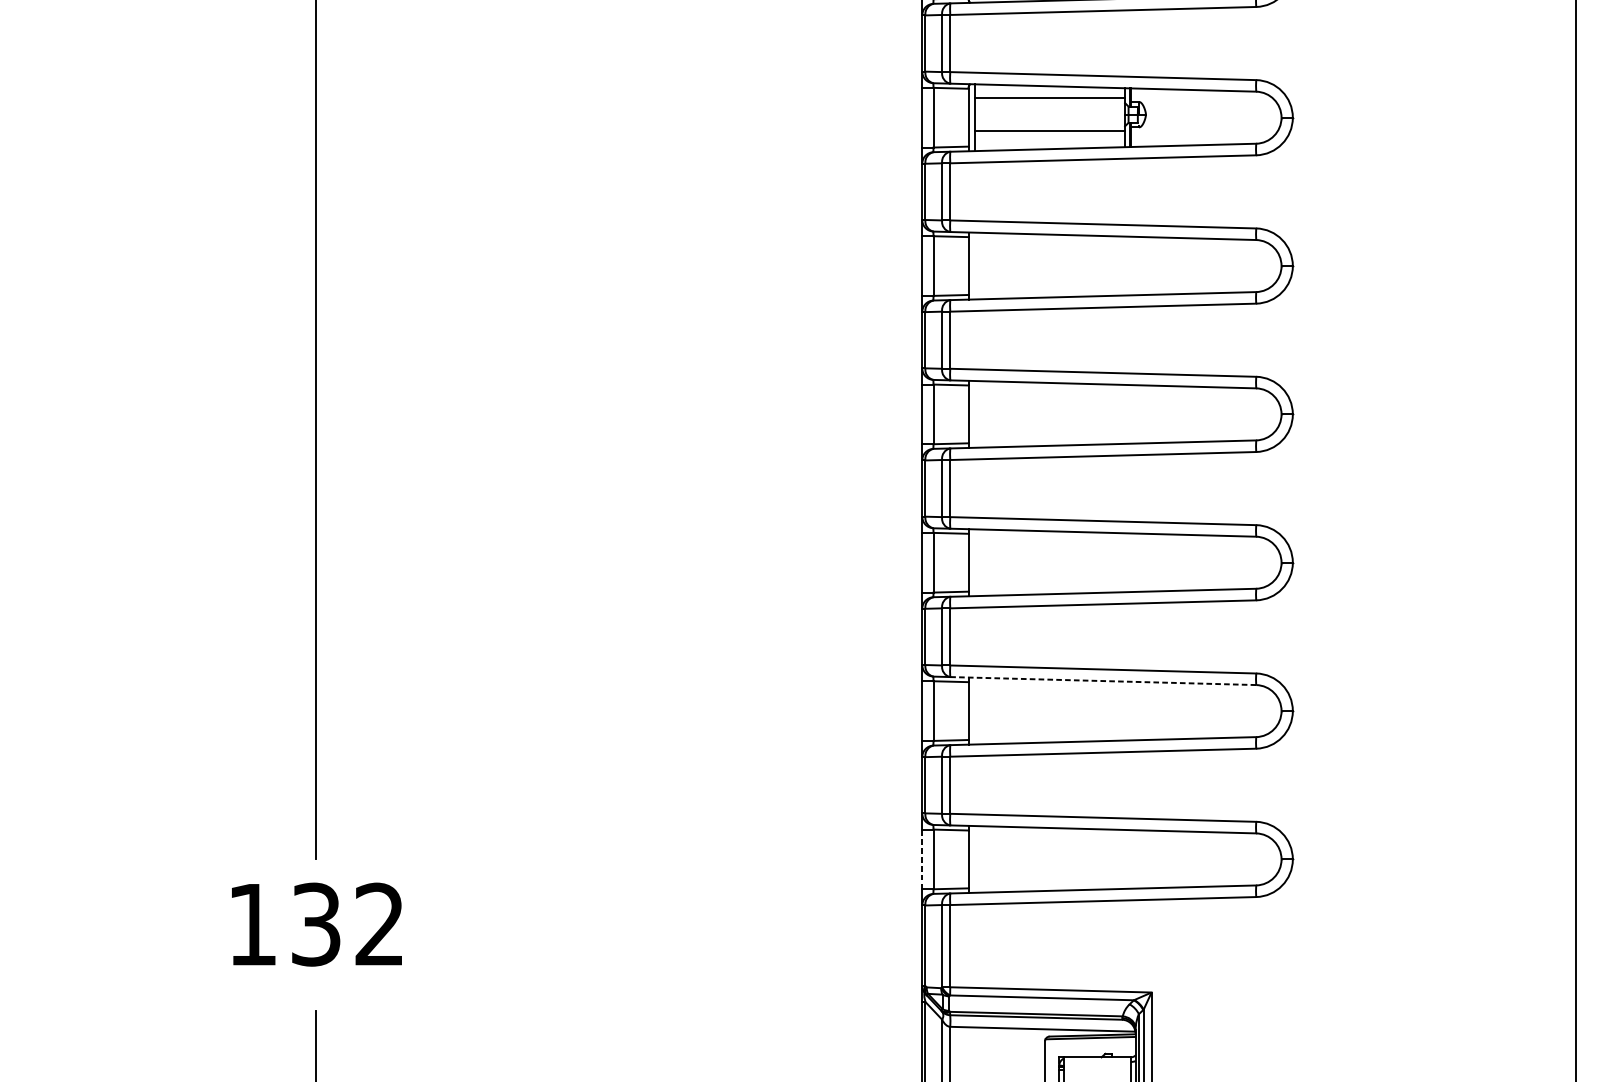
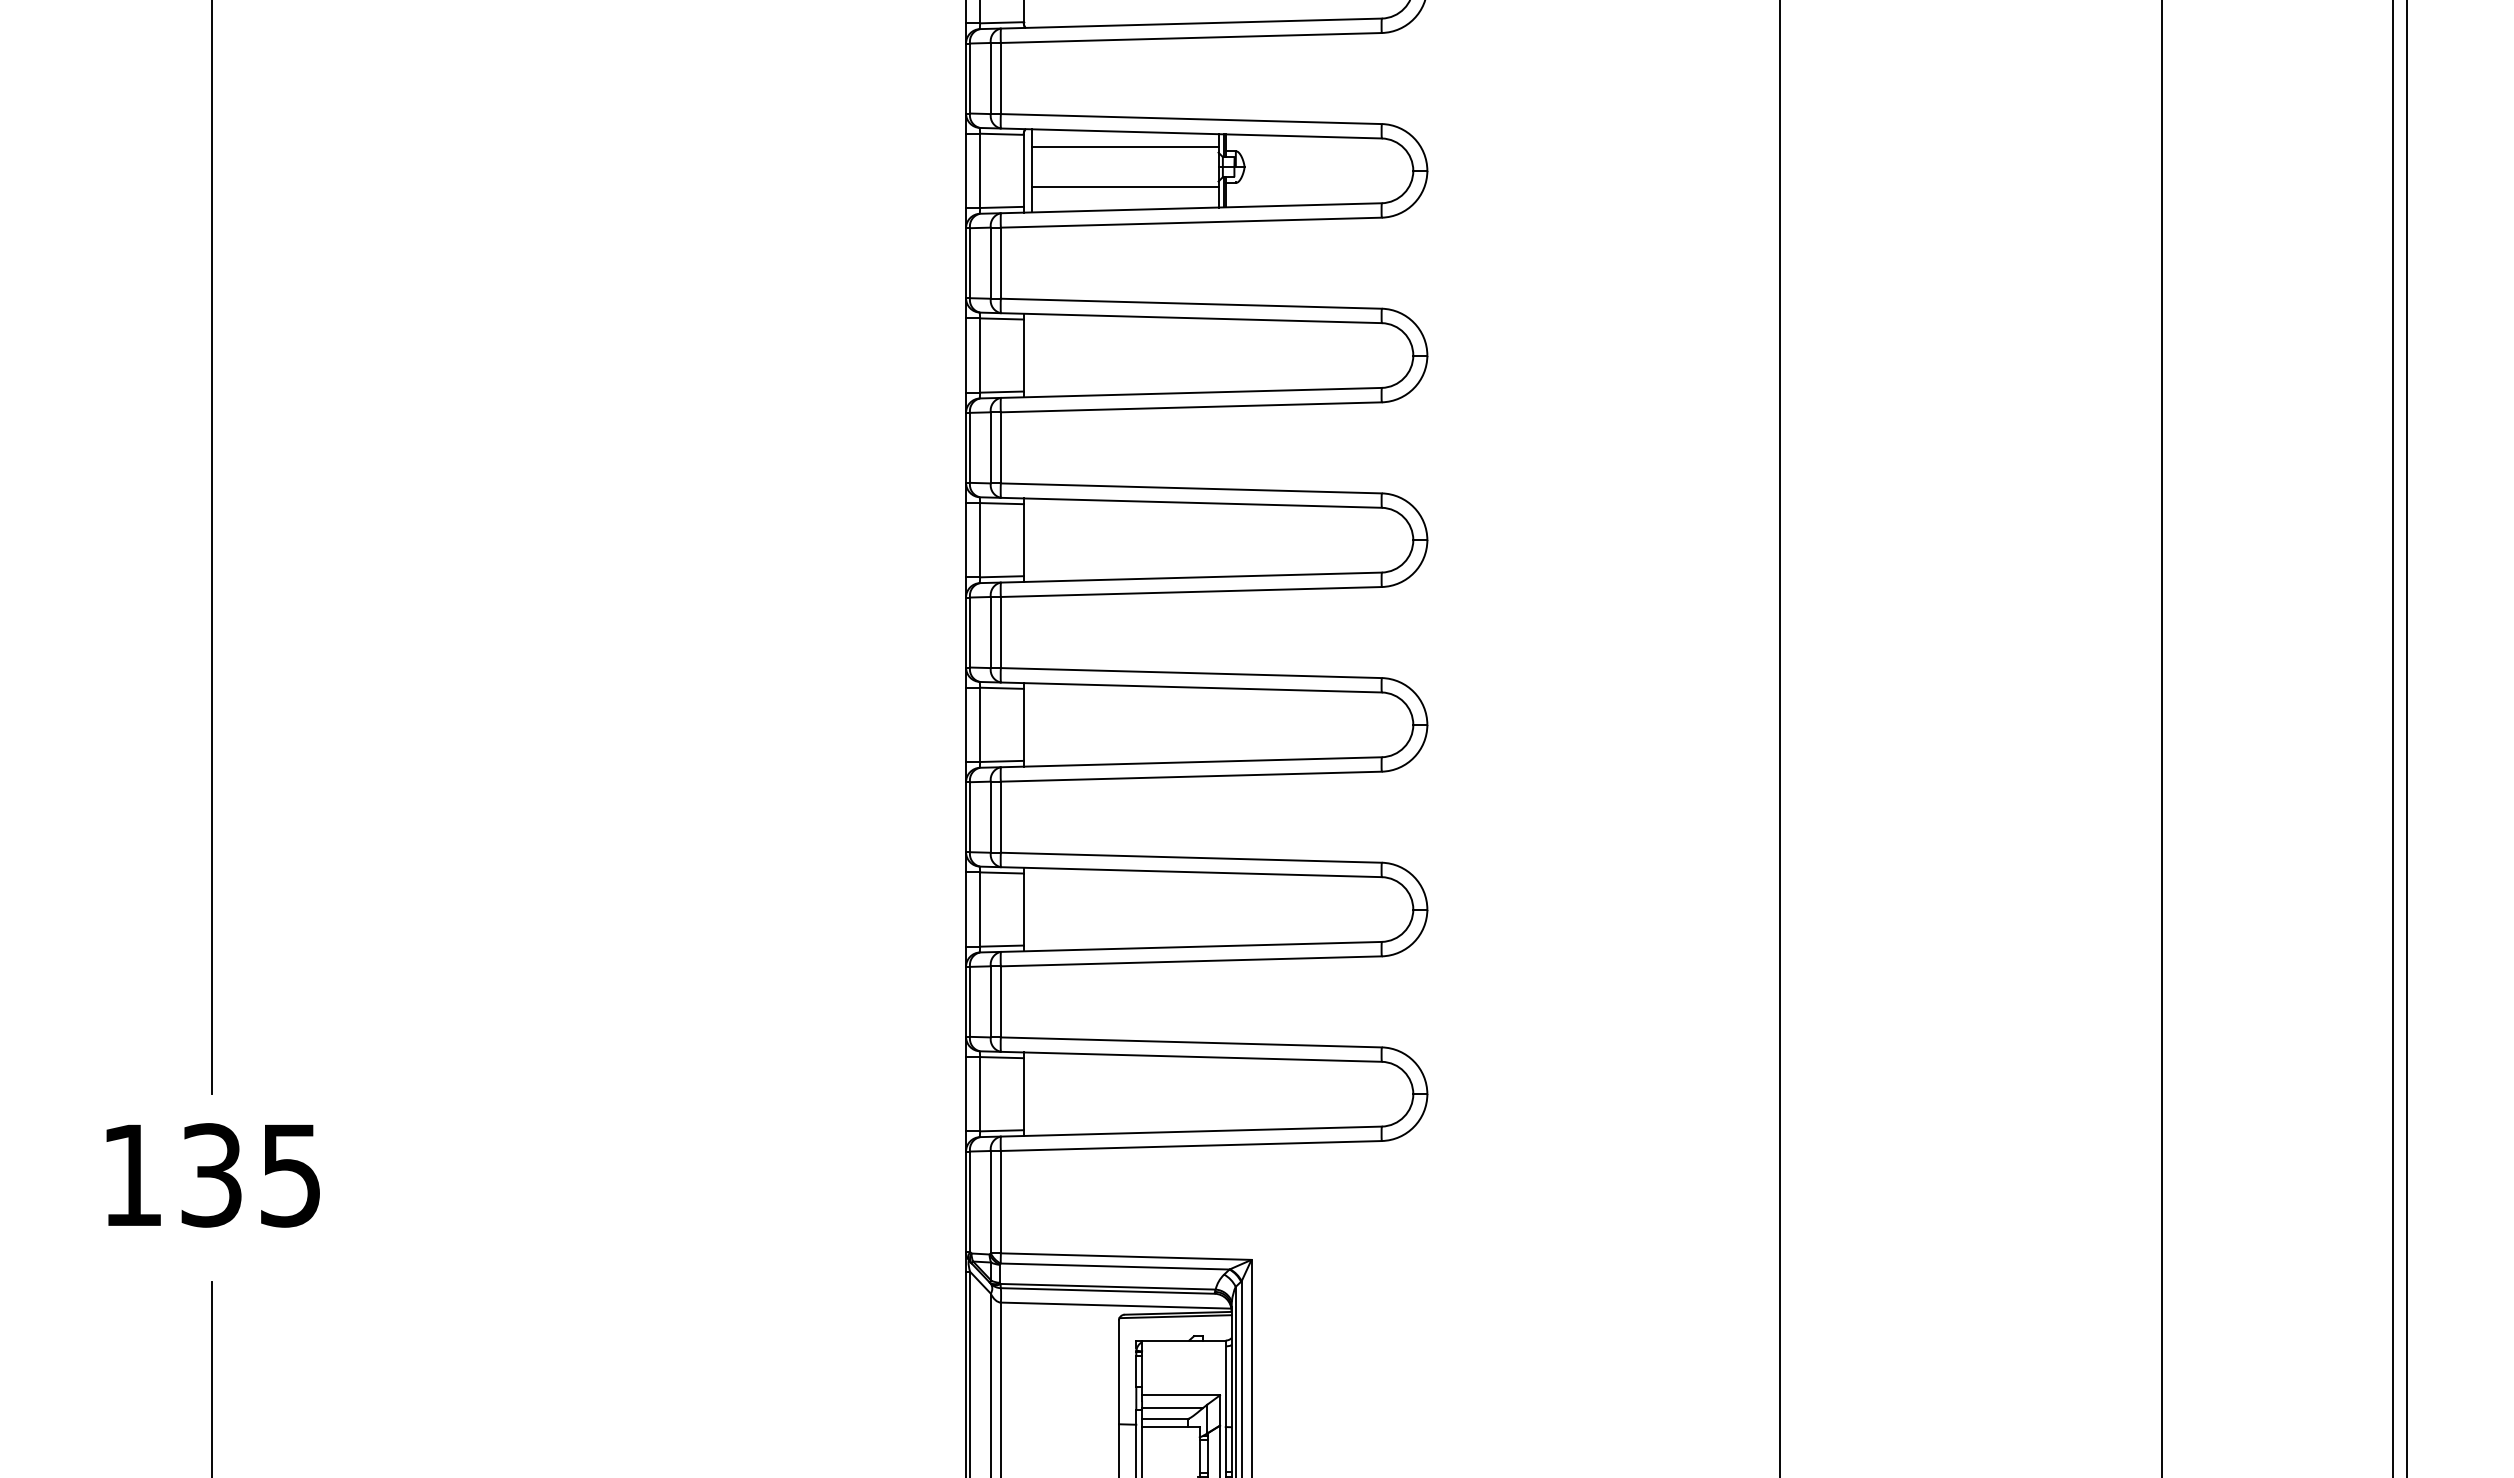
line: (1103, 681) -> (1191, 872), dashed -> solid
line: (922, 858) -> (966, 1093), dashed -> solid
text: (378, 924) -> (289, 1175), 132 -> 135

